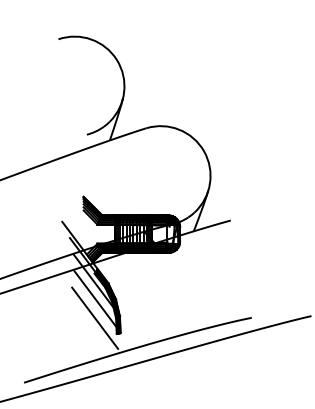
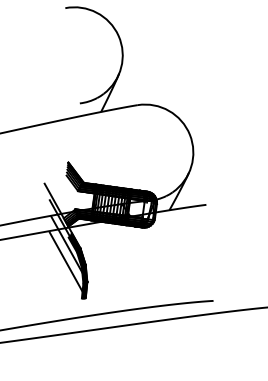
line: (95, 317) -> (63, 279), removed

